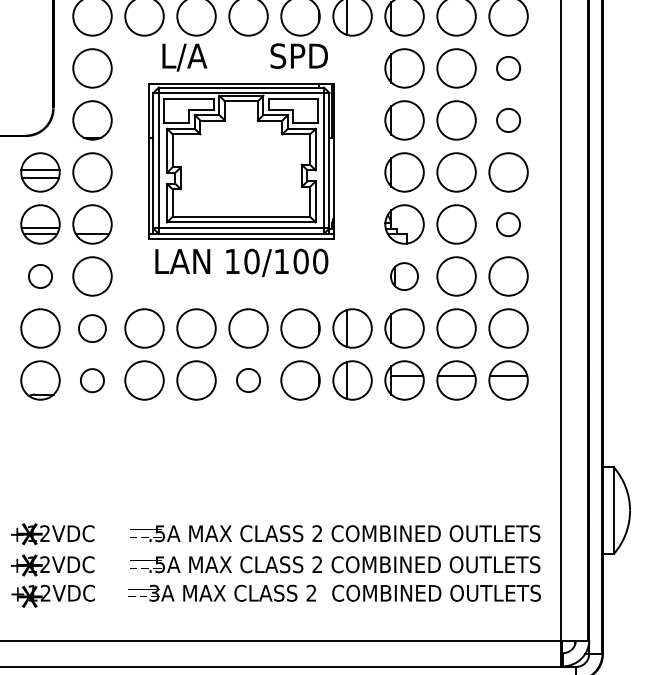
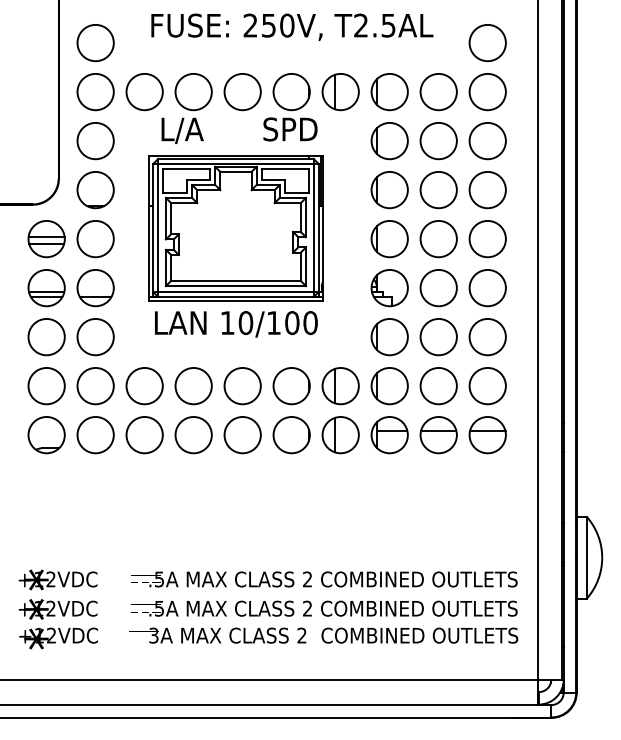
circle: (508, 67) -> (487, 140), size x1.67
circle: (508, 119) -> (487, 189), size x1.67
circle: (508, 224) -> (487, 288), size x1.67
circle: (40, 275) -> (46, 336), size x1.67
part: (404, 276) -> (389, 337), size x1.43
circle: (92, 328) -> (95, 386), size x1.43
circle: (92, 380) -> (95, 435), size x1.67
circle: (248, 380) -> (242, 435), size x1.67

